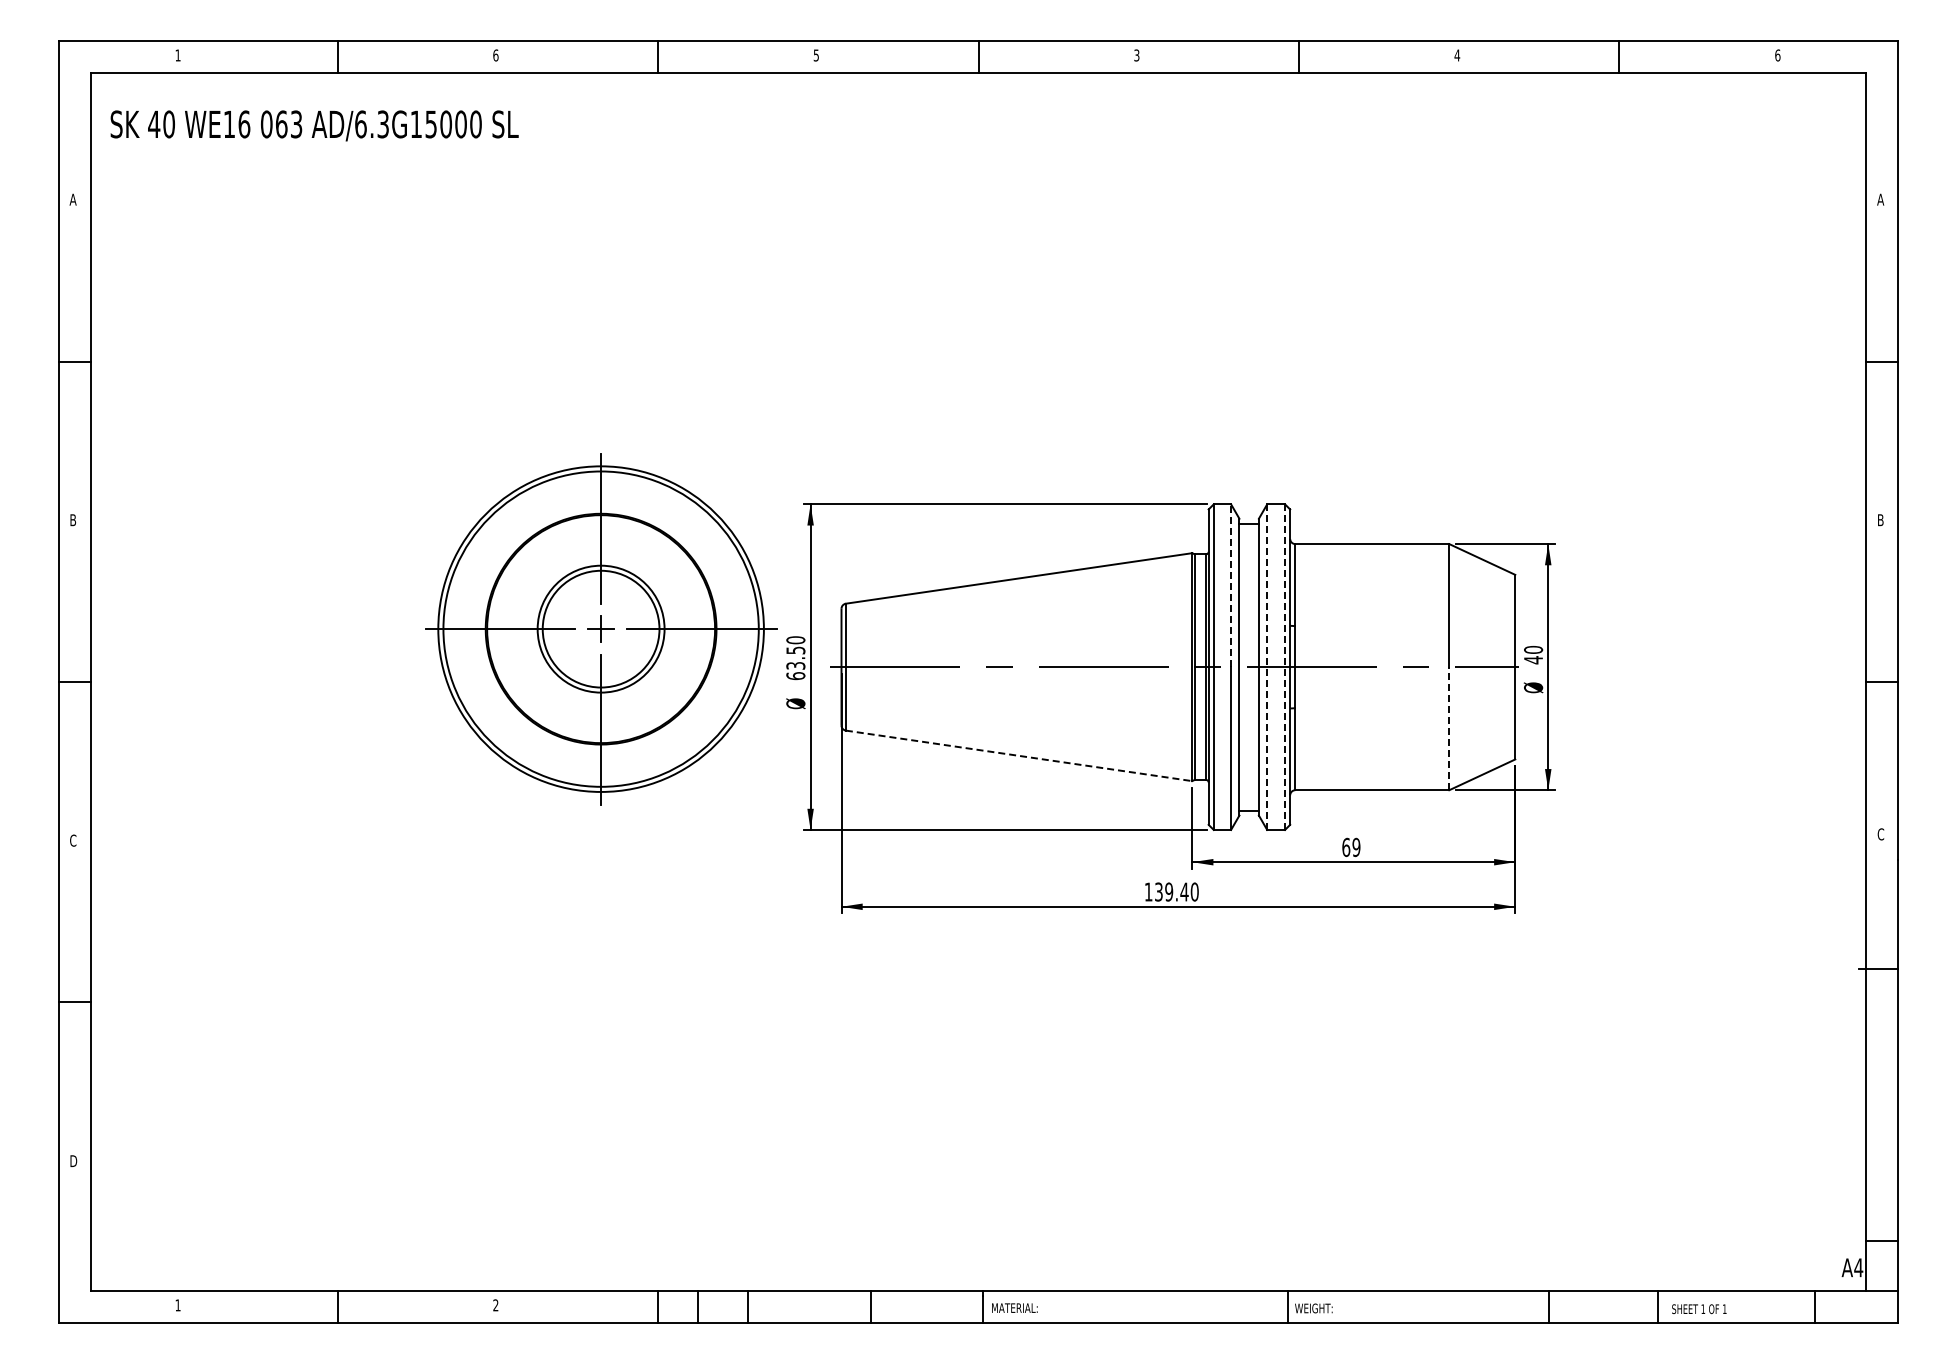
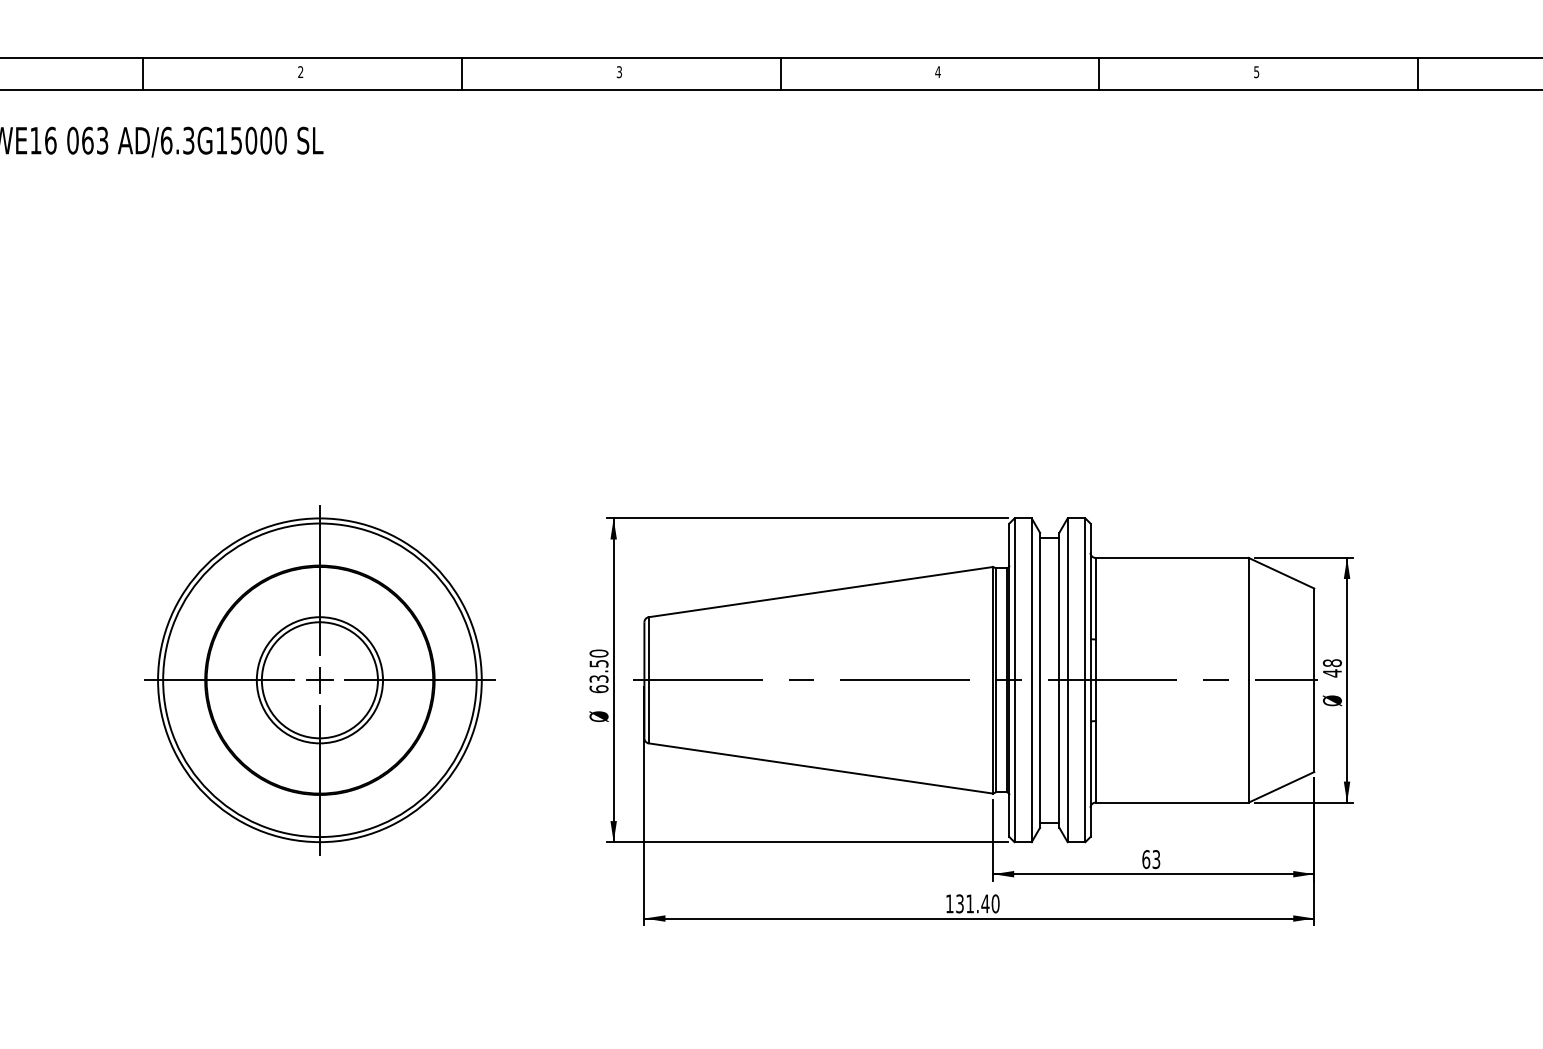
text: (816, 54) -> (619, 71), 5 -> 3
text: (495, 55) -> (300, 72), 6 -> 2
text: (1136, 55) -> (937, 72), 3 -> 4
text: (1457, 55) -> (1256, 72), 4 -> 5
line: (1231, 585) -> (1032, 599), dashed -> solid
part: (601, 629) -> (320, 680), moved
text: (1533, 649) -> (1332, 662), 40 -> 48
line: (1267, 667) -> (1067, 680), dashed -> solid
line: (1285, 667) -> (1085, 680), dashed -> solid
line: (1449, 728) -> (1248, 741), dashed -> solid
line: (1019, 755) -> (821, 768), dashed -> solid
text: (1356, 847) -> (1156, 859), 69 -> 63
text: (1169, 891) -> (970, 903), 139.40 -> 131.40

